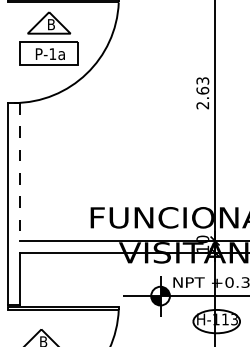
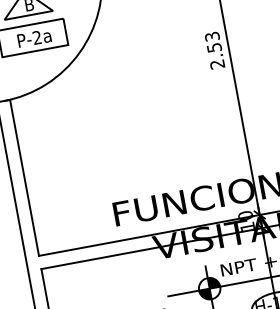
text: (52, 53) -> (36, 37), P-1a -> P-2a
text: (202, 90) -> (213, 47), 2.63 -> 2.53
line: (19, 172) -> (24, 178), dashed -> solid

